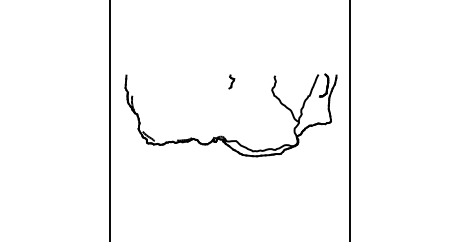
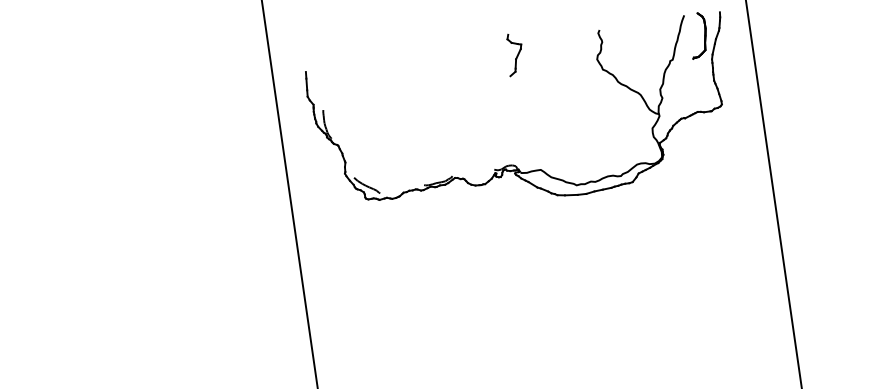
part: (231, 81) -> (514, 53), size x1.6

